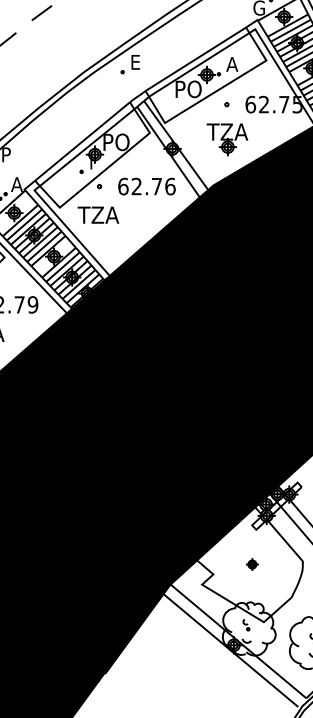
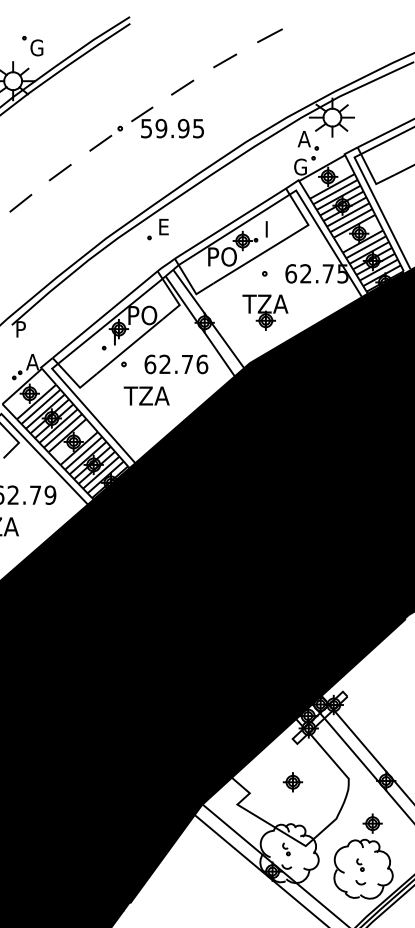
text: (232, 64) -> (270, 229), A -> I
text: (98, 214) -> (146, 395), moved
part: (251, 564) -> (292, 782), size x1.43

